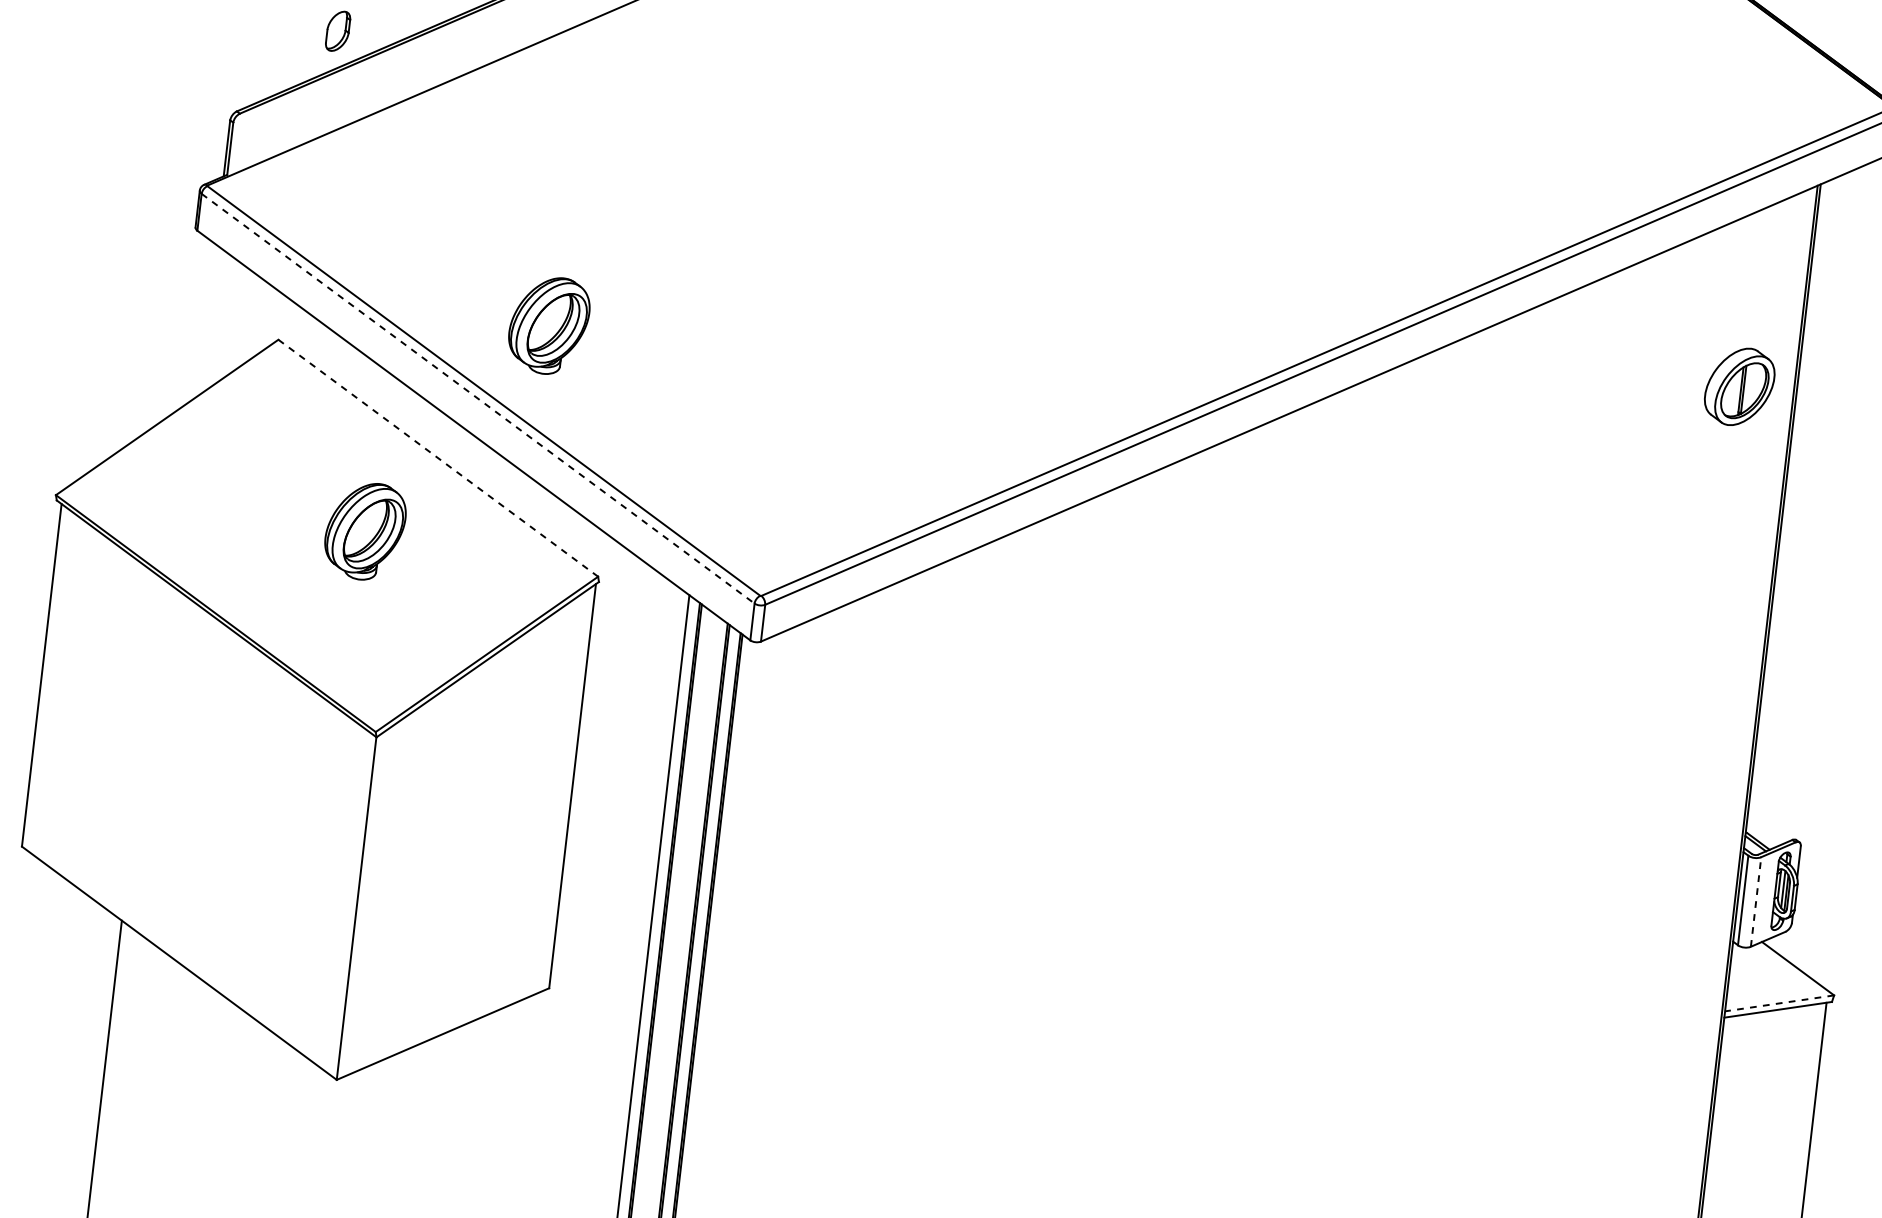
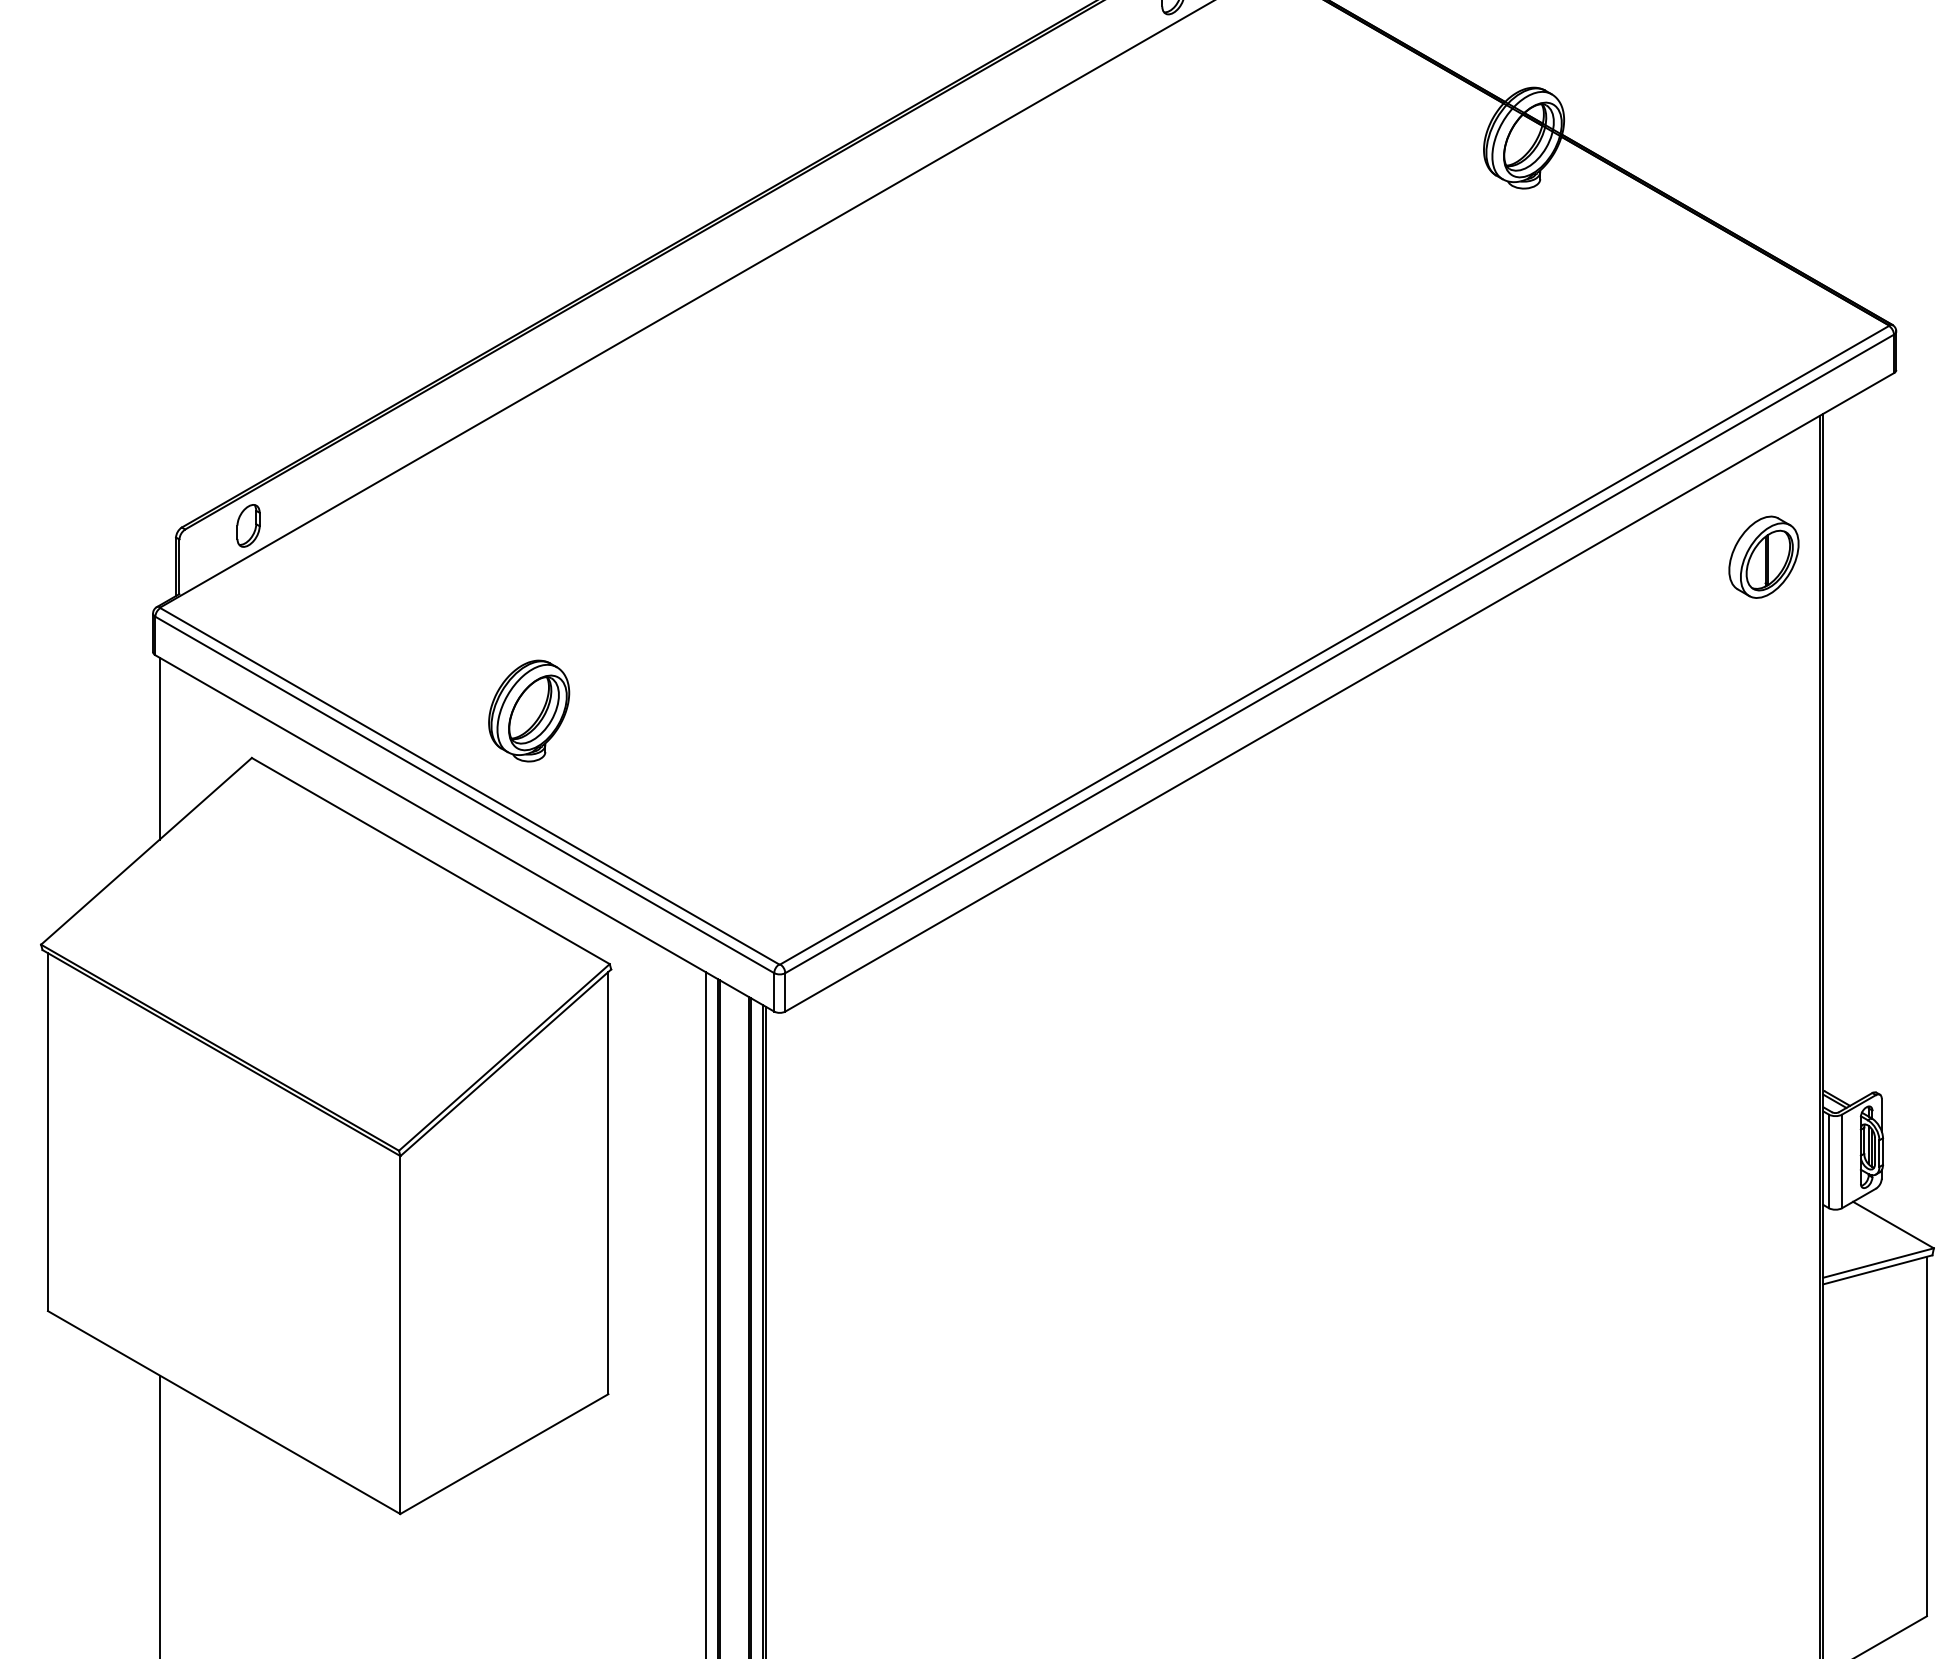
part: (338, 30) -> (248, 525), moved
line: (191, 320) -> (159, 748), added
part: (1739, 386) -> (1763, 556), moved
line: (478, 399) -> (465, 795), dashed -> solid
line: (437, 458) -> (430, 861), dashed -> solid
part: (365, 530) -> (364, 944), removed
line: (1756, 902) -> (1842, 1161), dashed -> solid
line: (1779, 1003) -> (1878, 1263), dashed -> solid

